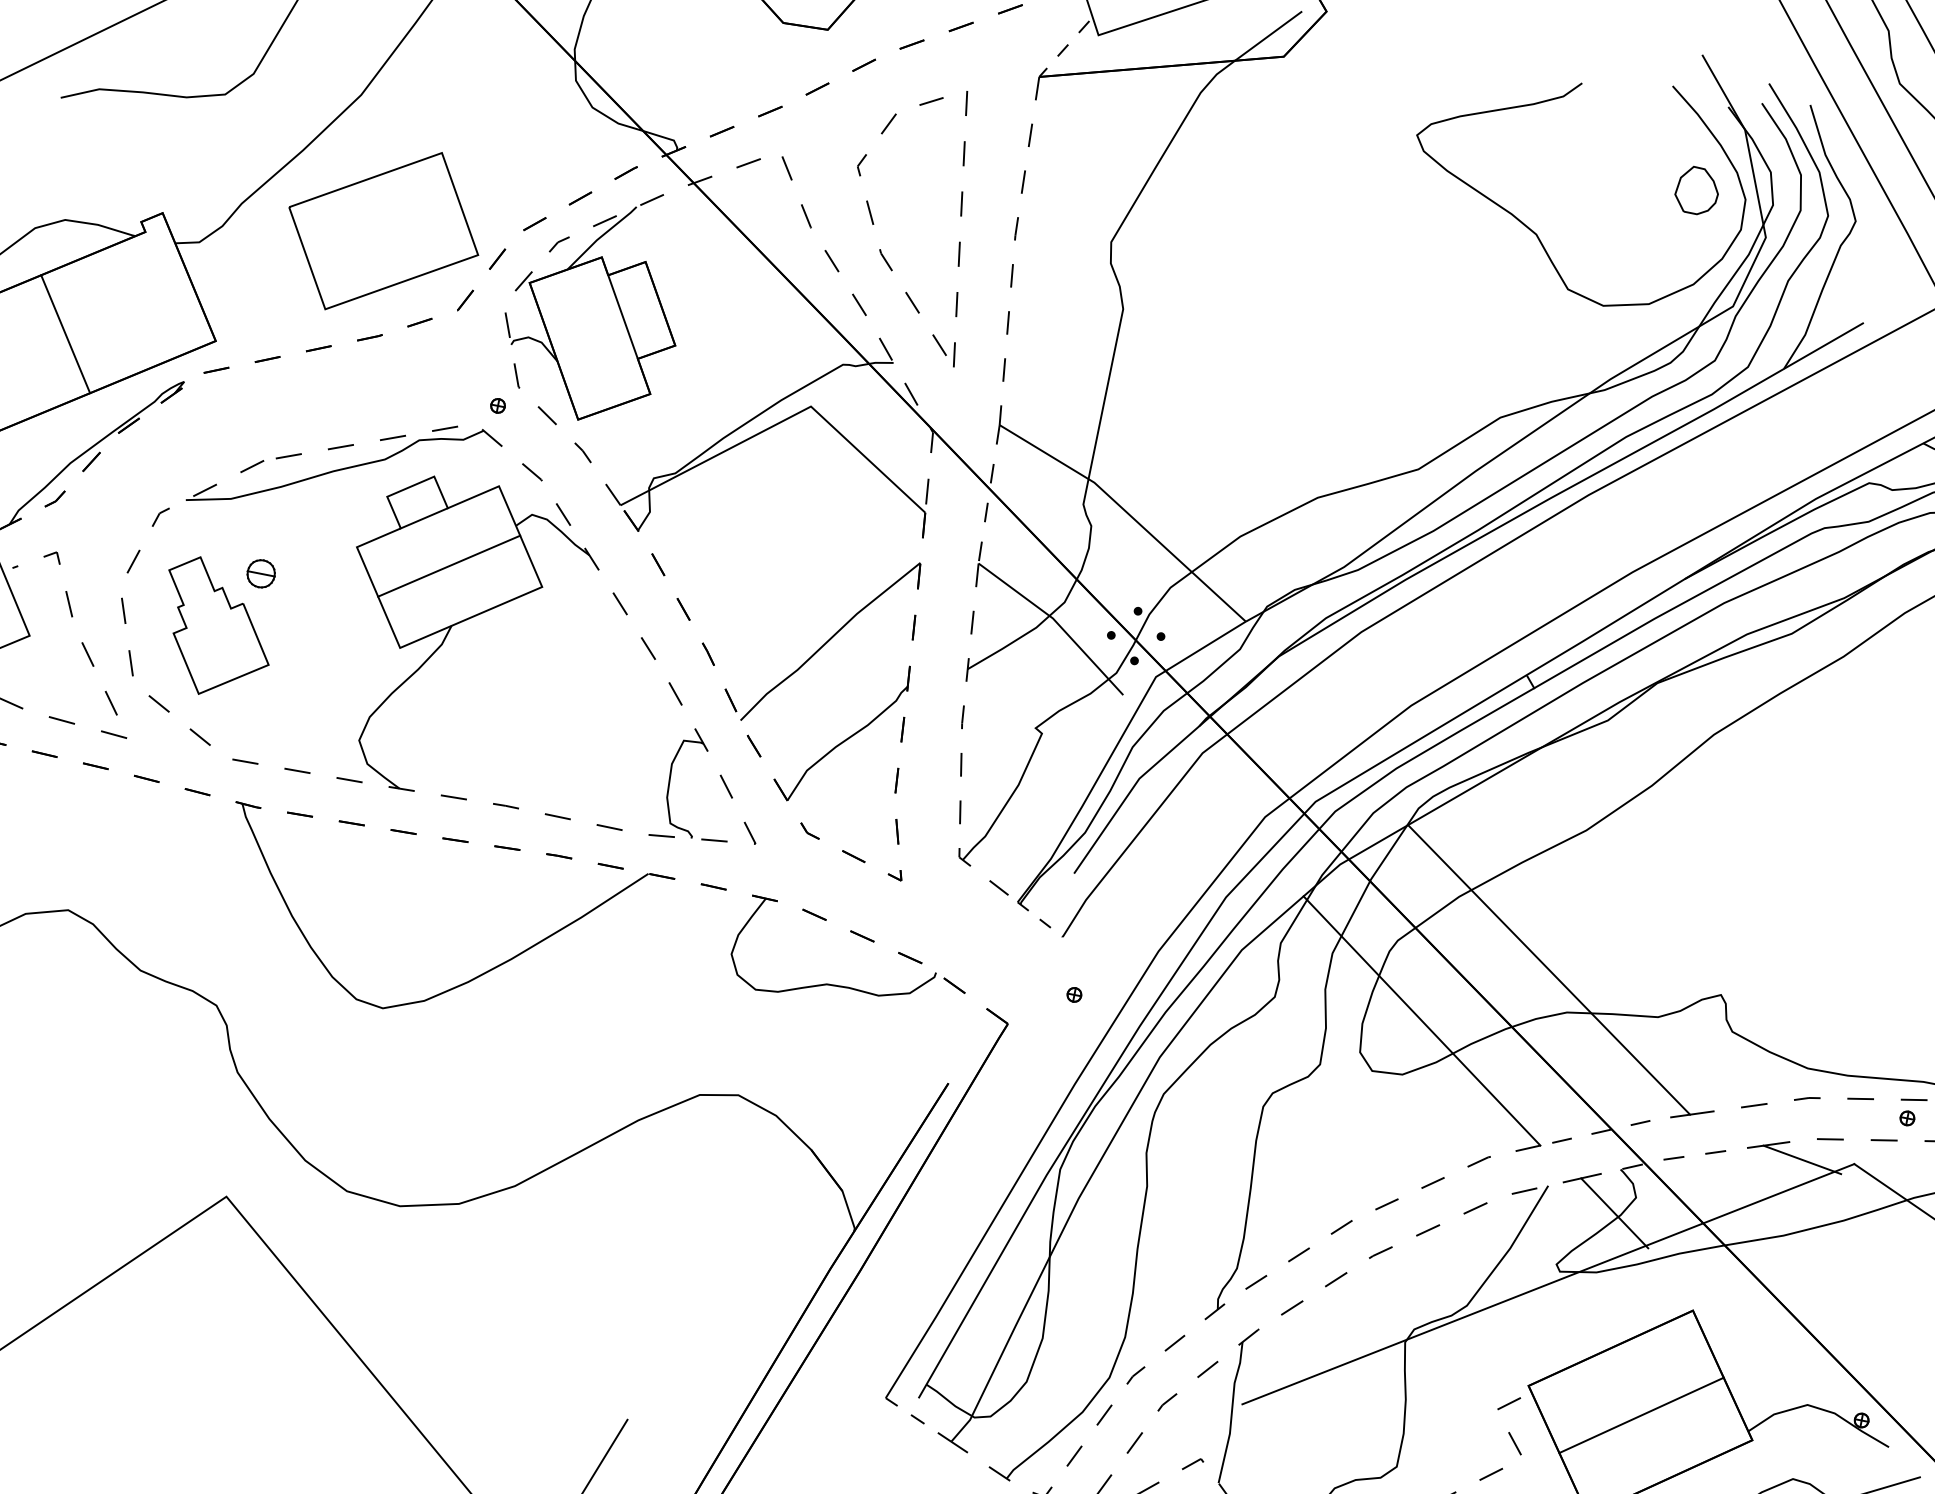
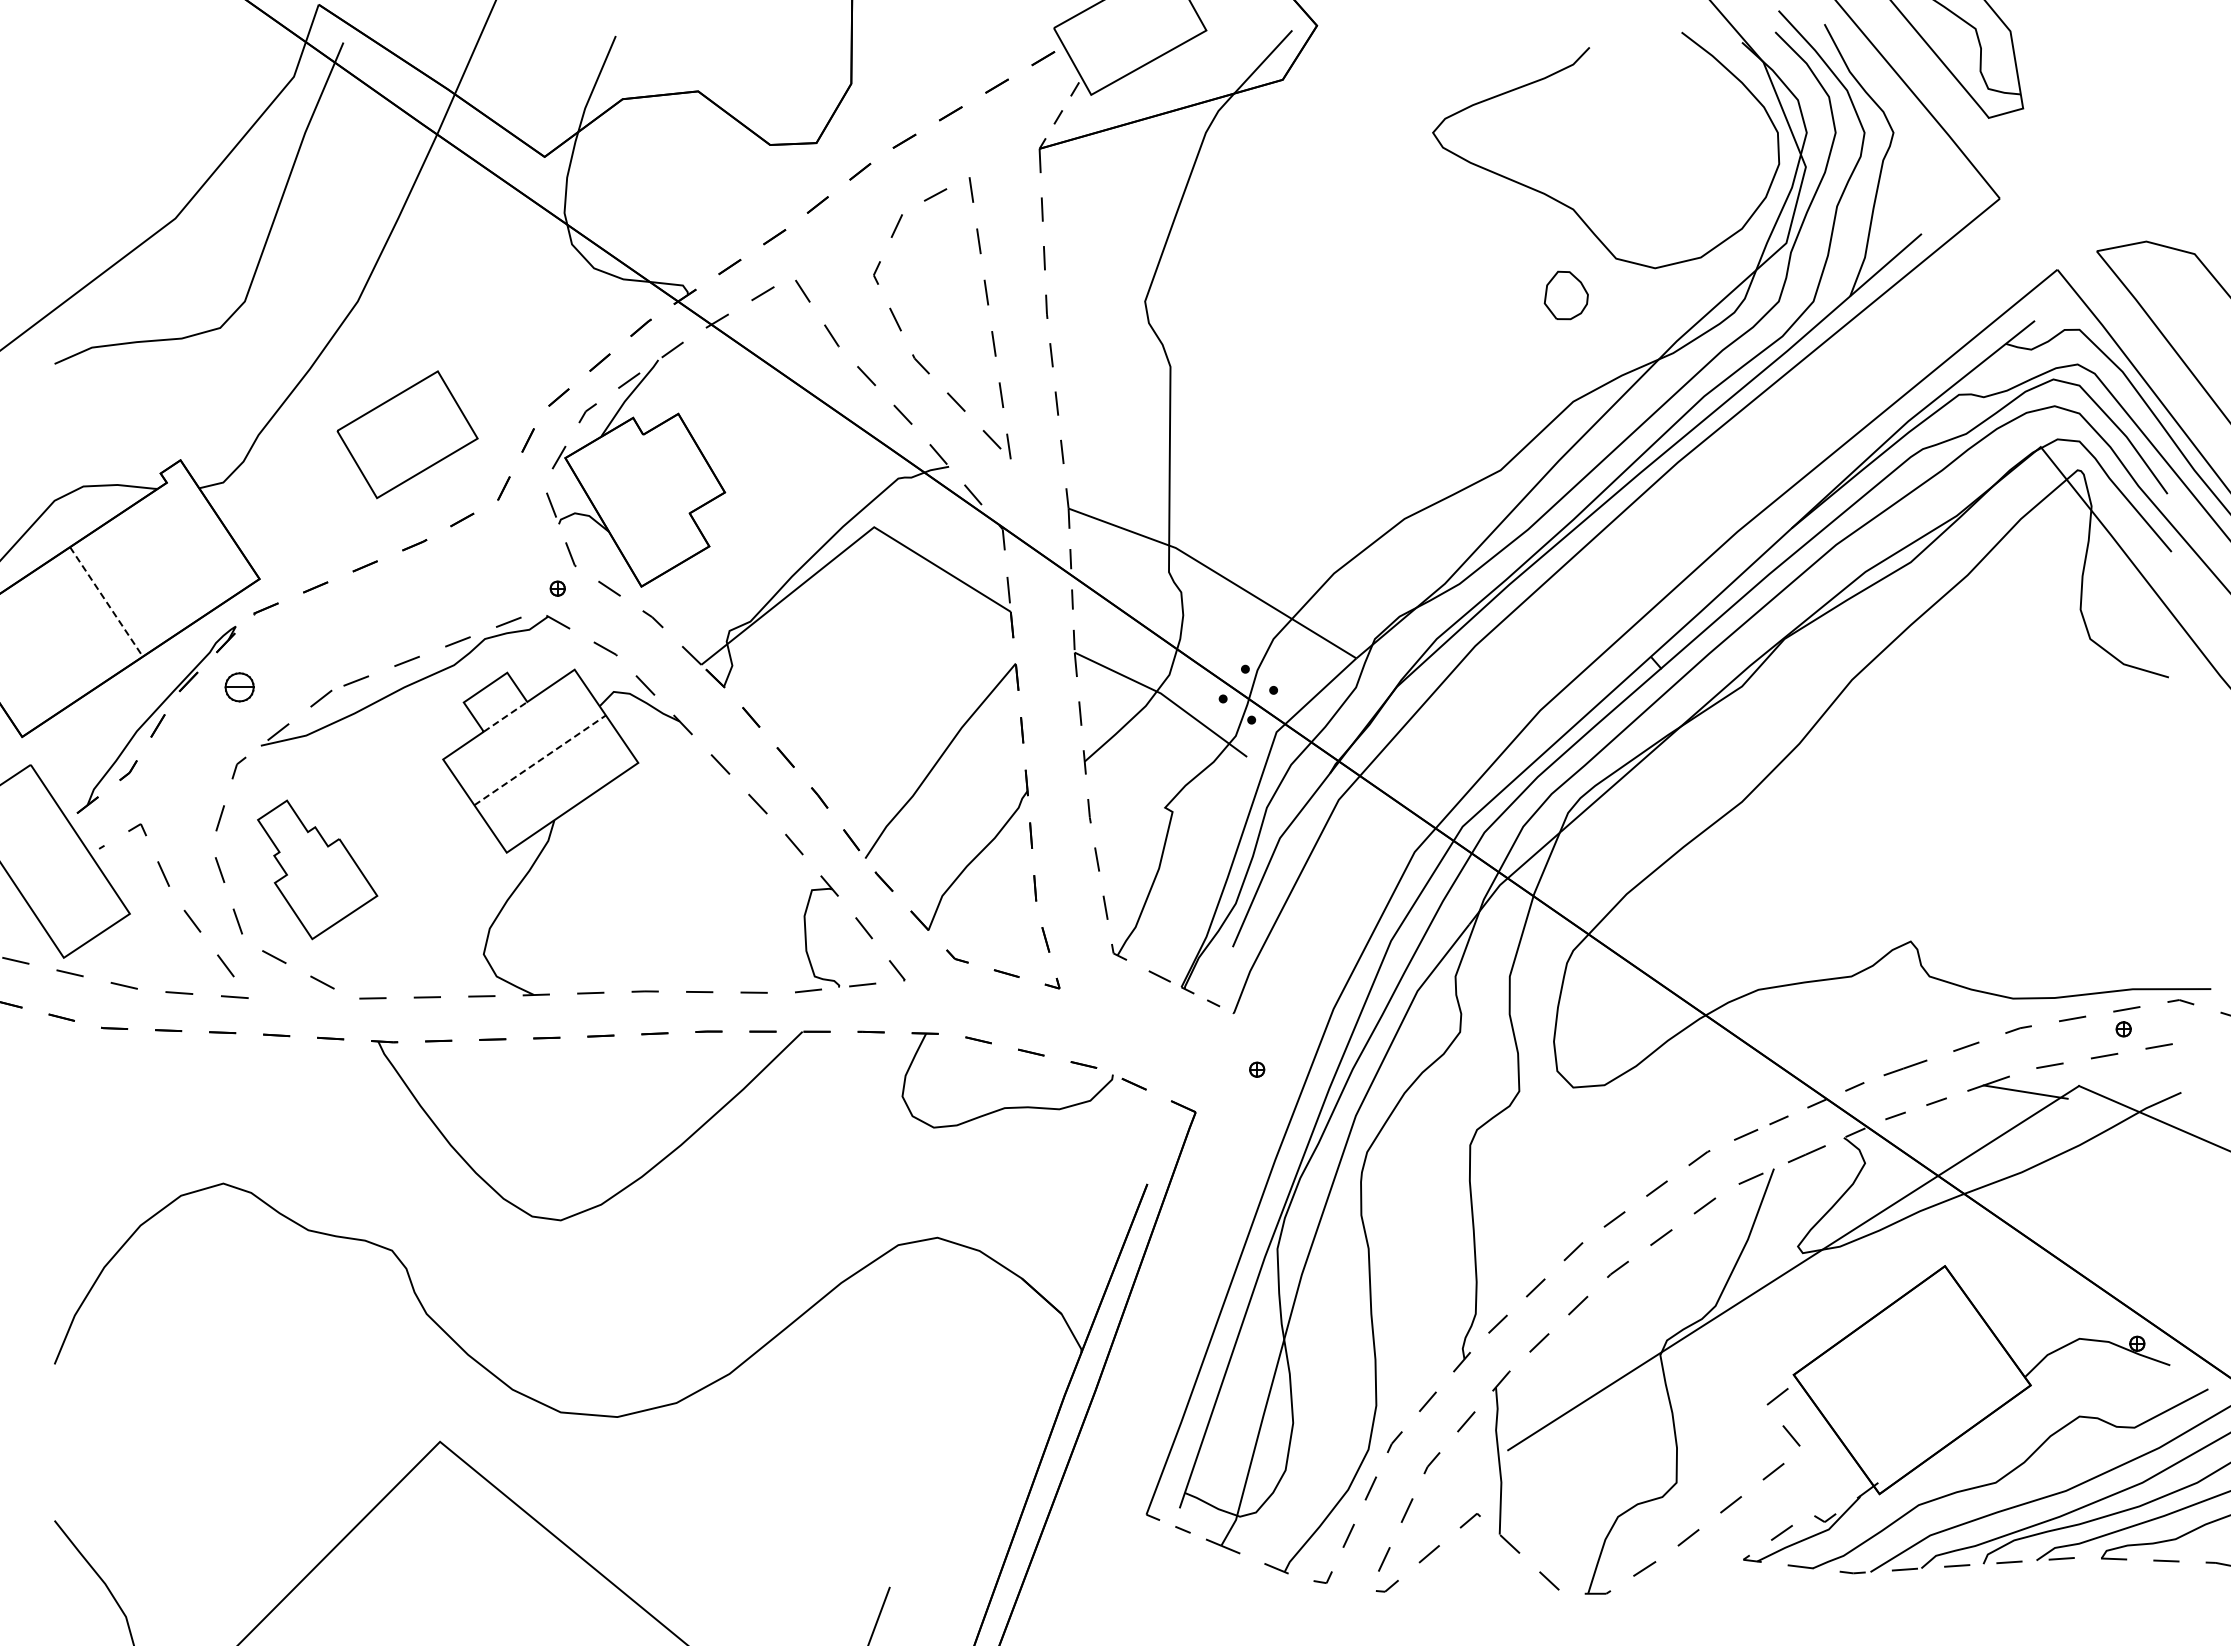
part: (1696, 190) -> (1565, 295), moved
part: (383, 230) -> (407, 434), size x0.7
line: (623, 316) -> (666, 473), removed
line: (65, 333) -> (106, 601), solid -> dashed
line: (424, 517) -> (505, 716), solid -> dashed
line: (449, 566) -> (540, 760), solid -> dashed
part: (261, 573) -> (239, 687), moved
line: (1548, 969) -> (1731, 949), removed
line: (1421, 1020) -> (1613, 1026), removed
line: (1614, 1213) -> (1846, 1183), removed
line: (1641, 1414) -> (1913, 1381), removed

